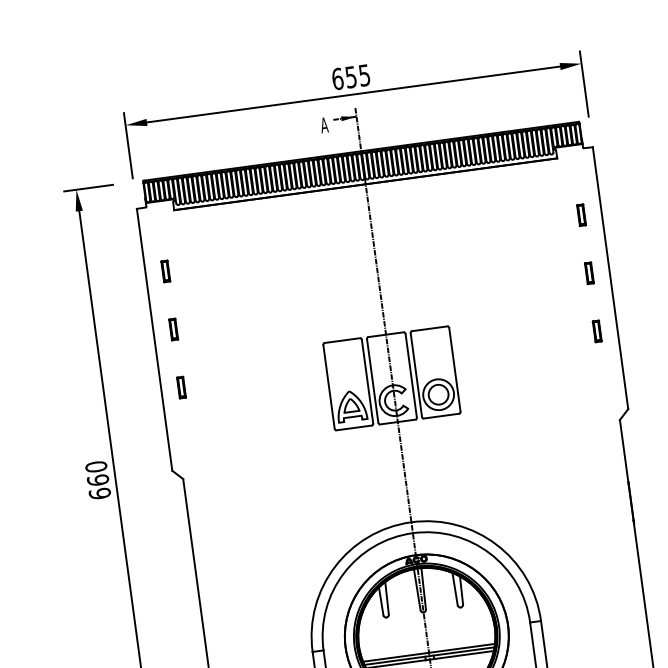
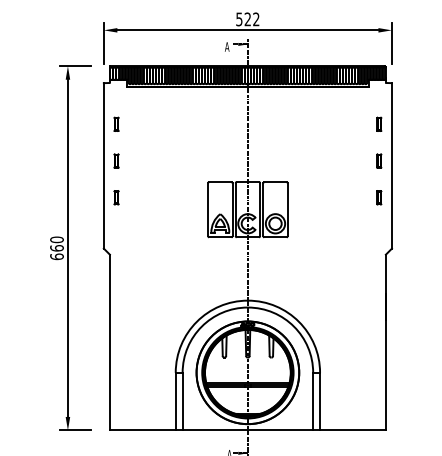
text: (350, 77) -> (247, 19), 655 -> 522

